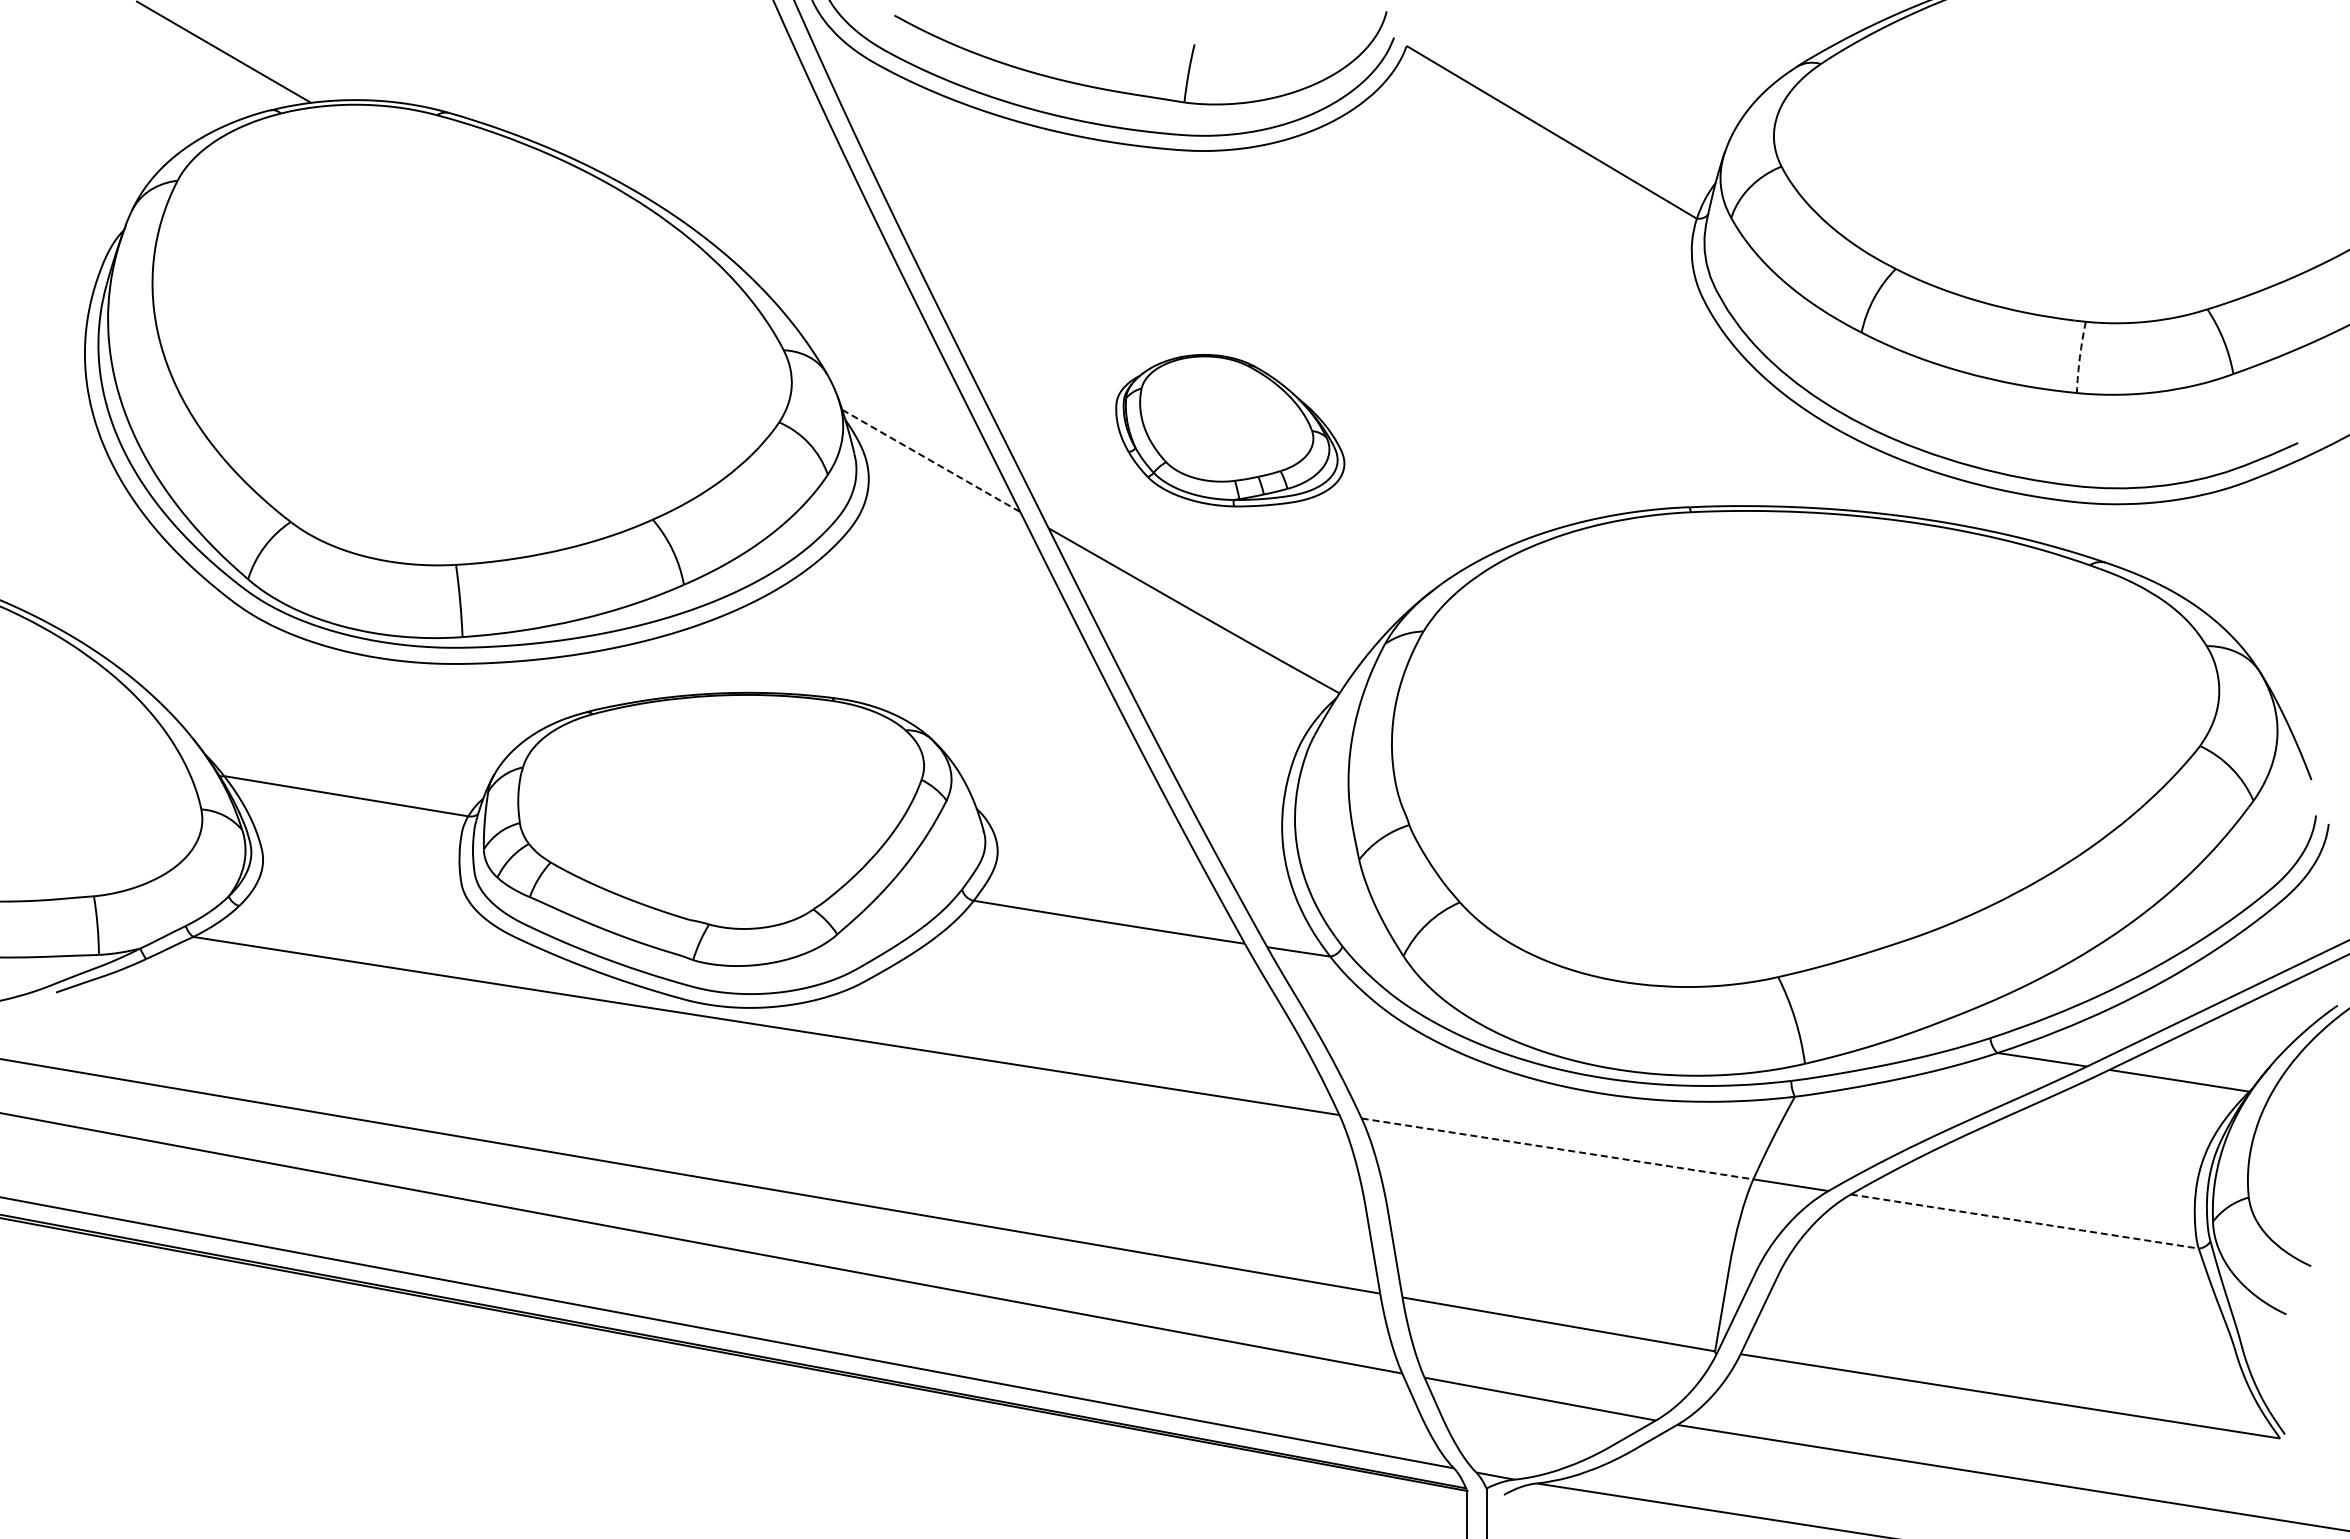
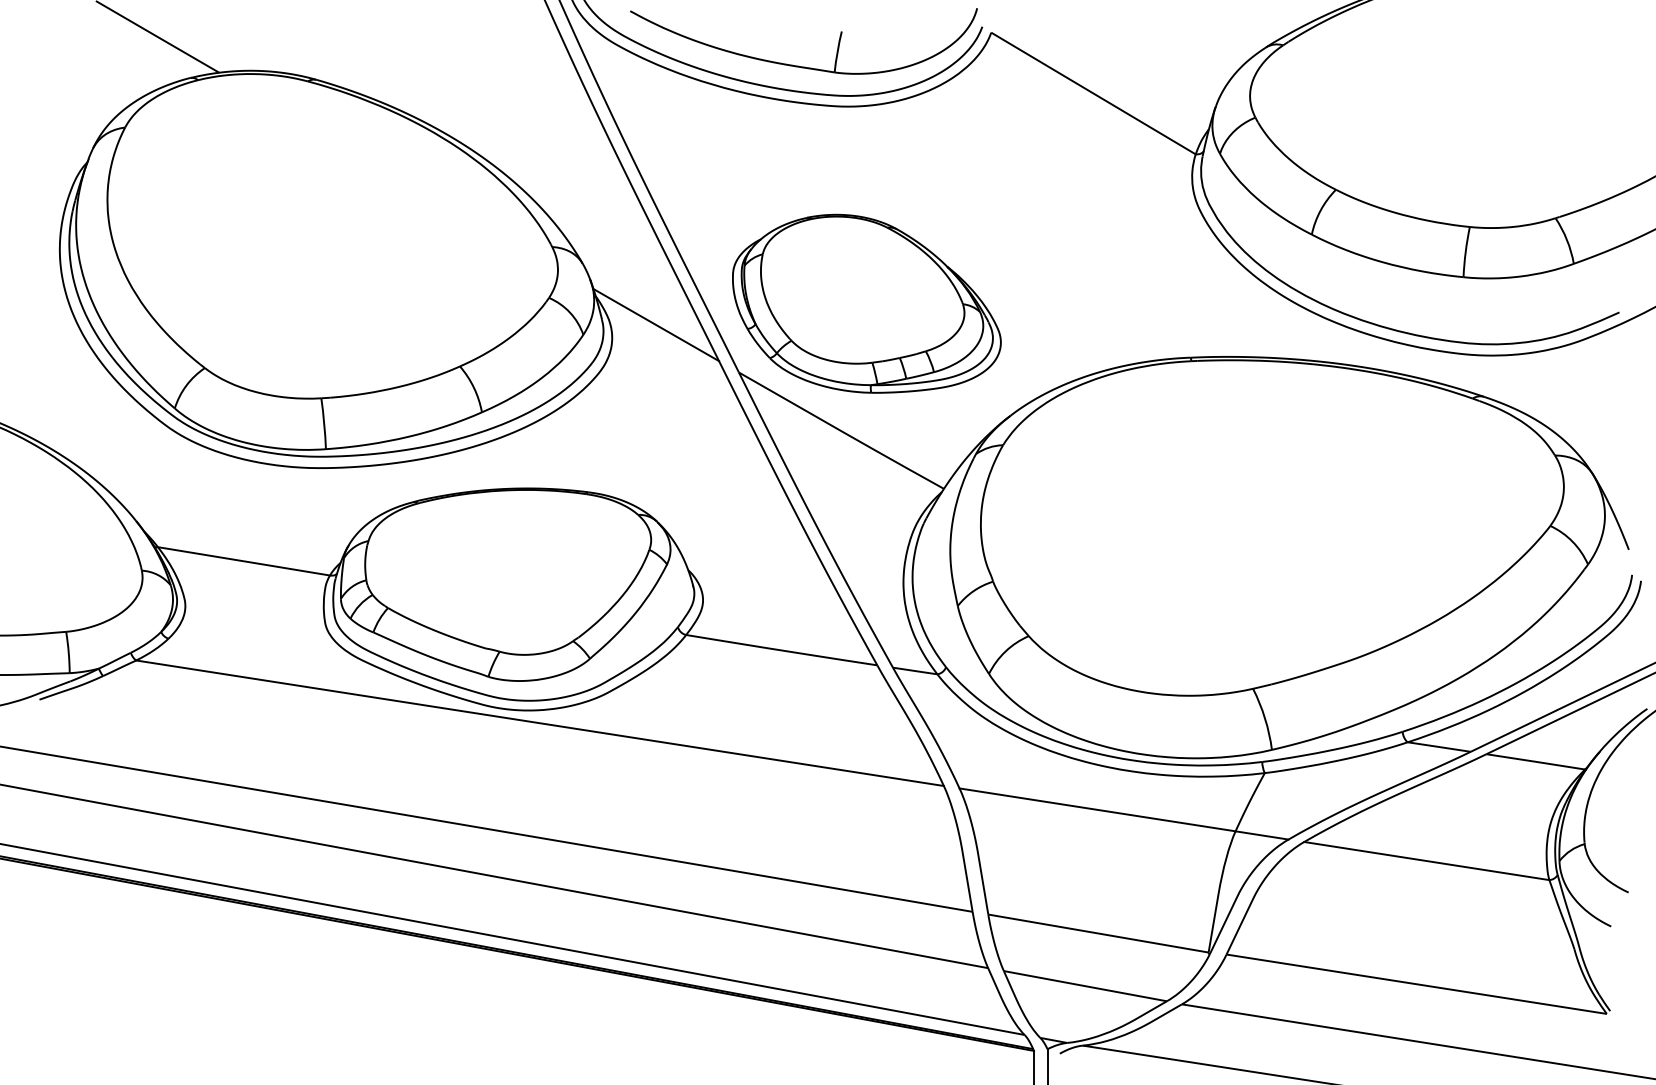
arc: (2079, 357) -> (1465, 252), dashed -> solid
part: (1230, 430) -> (867, 303), size x1.67
line: (931, 460) -> (656, 324), dashed -> solid
line: (1558, 1149) -> (1098, 810), dashed -> solid
line: (2025, 1221) -> (1427, 861), dashed -> solid

